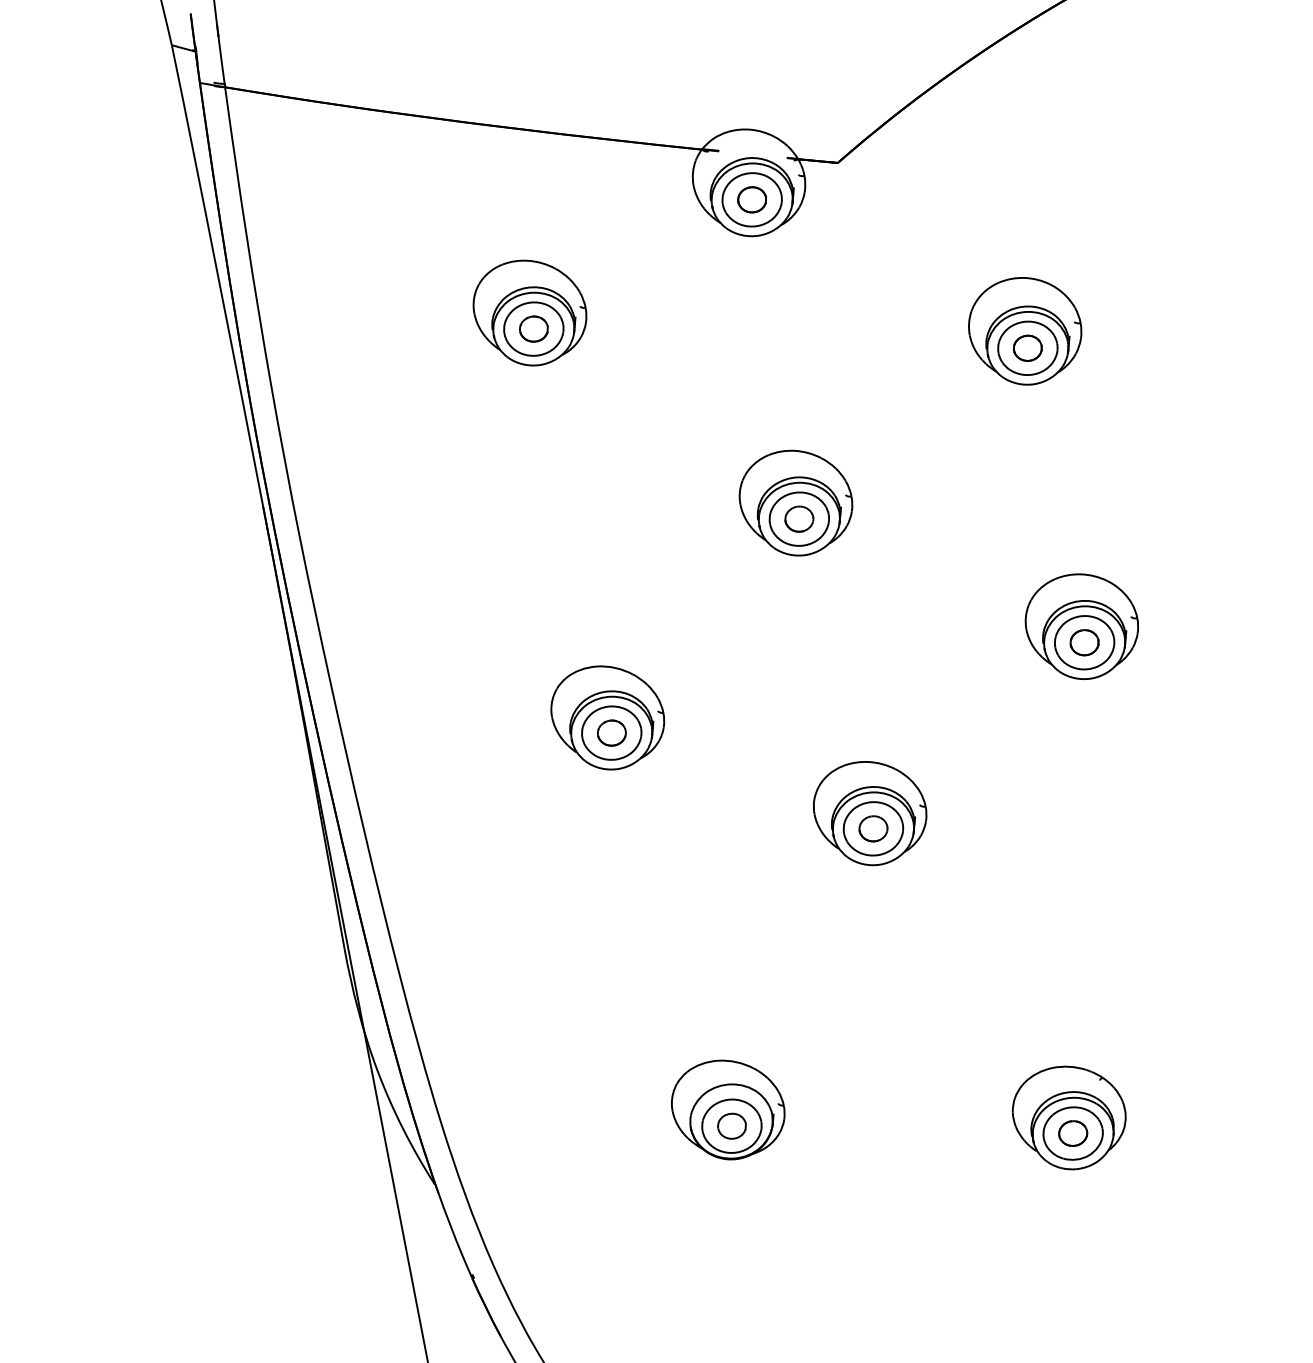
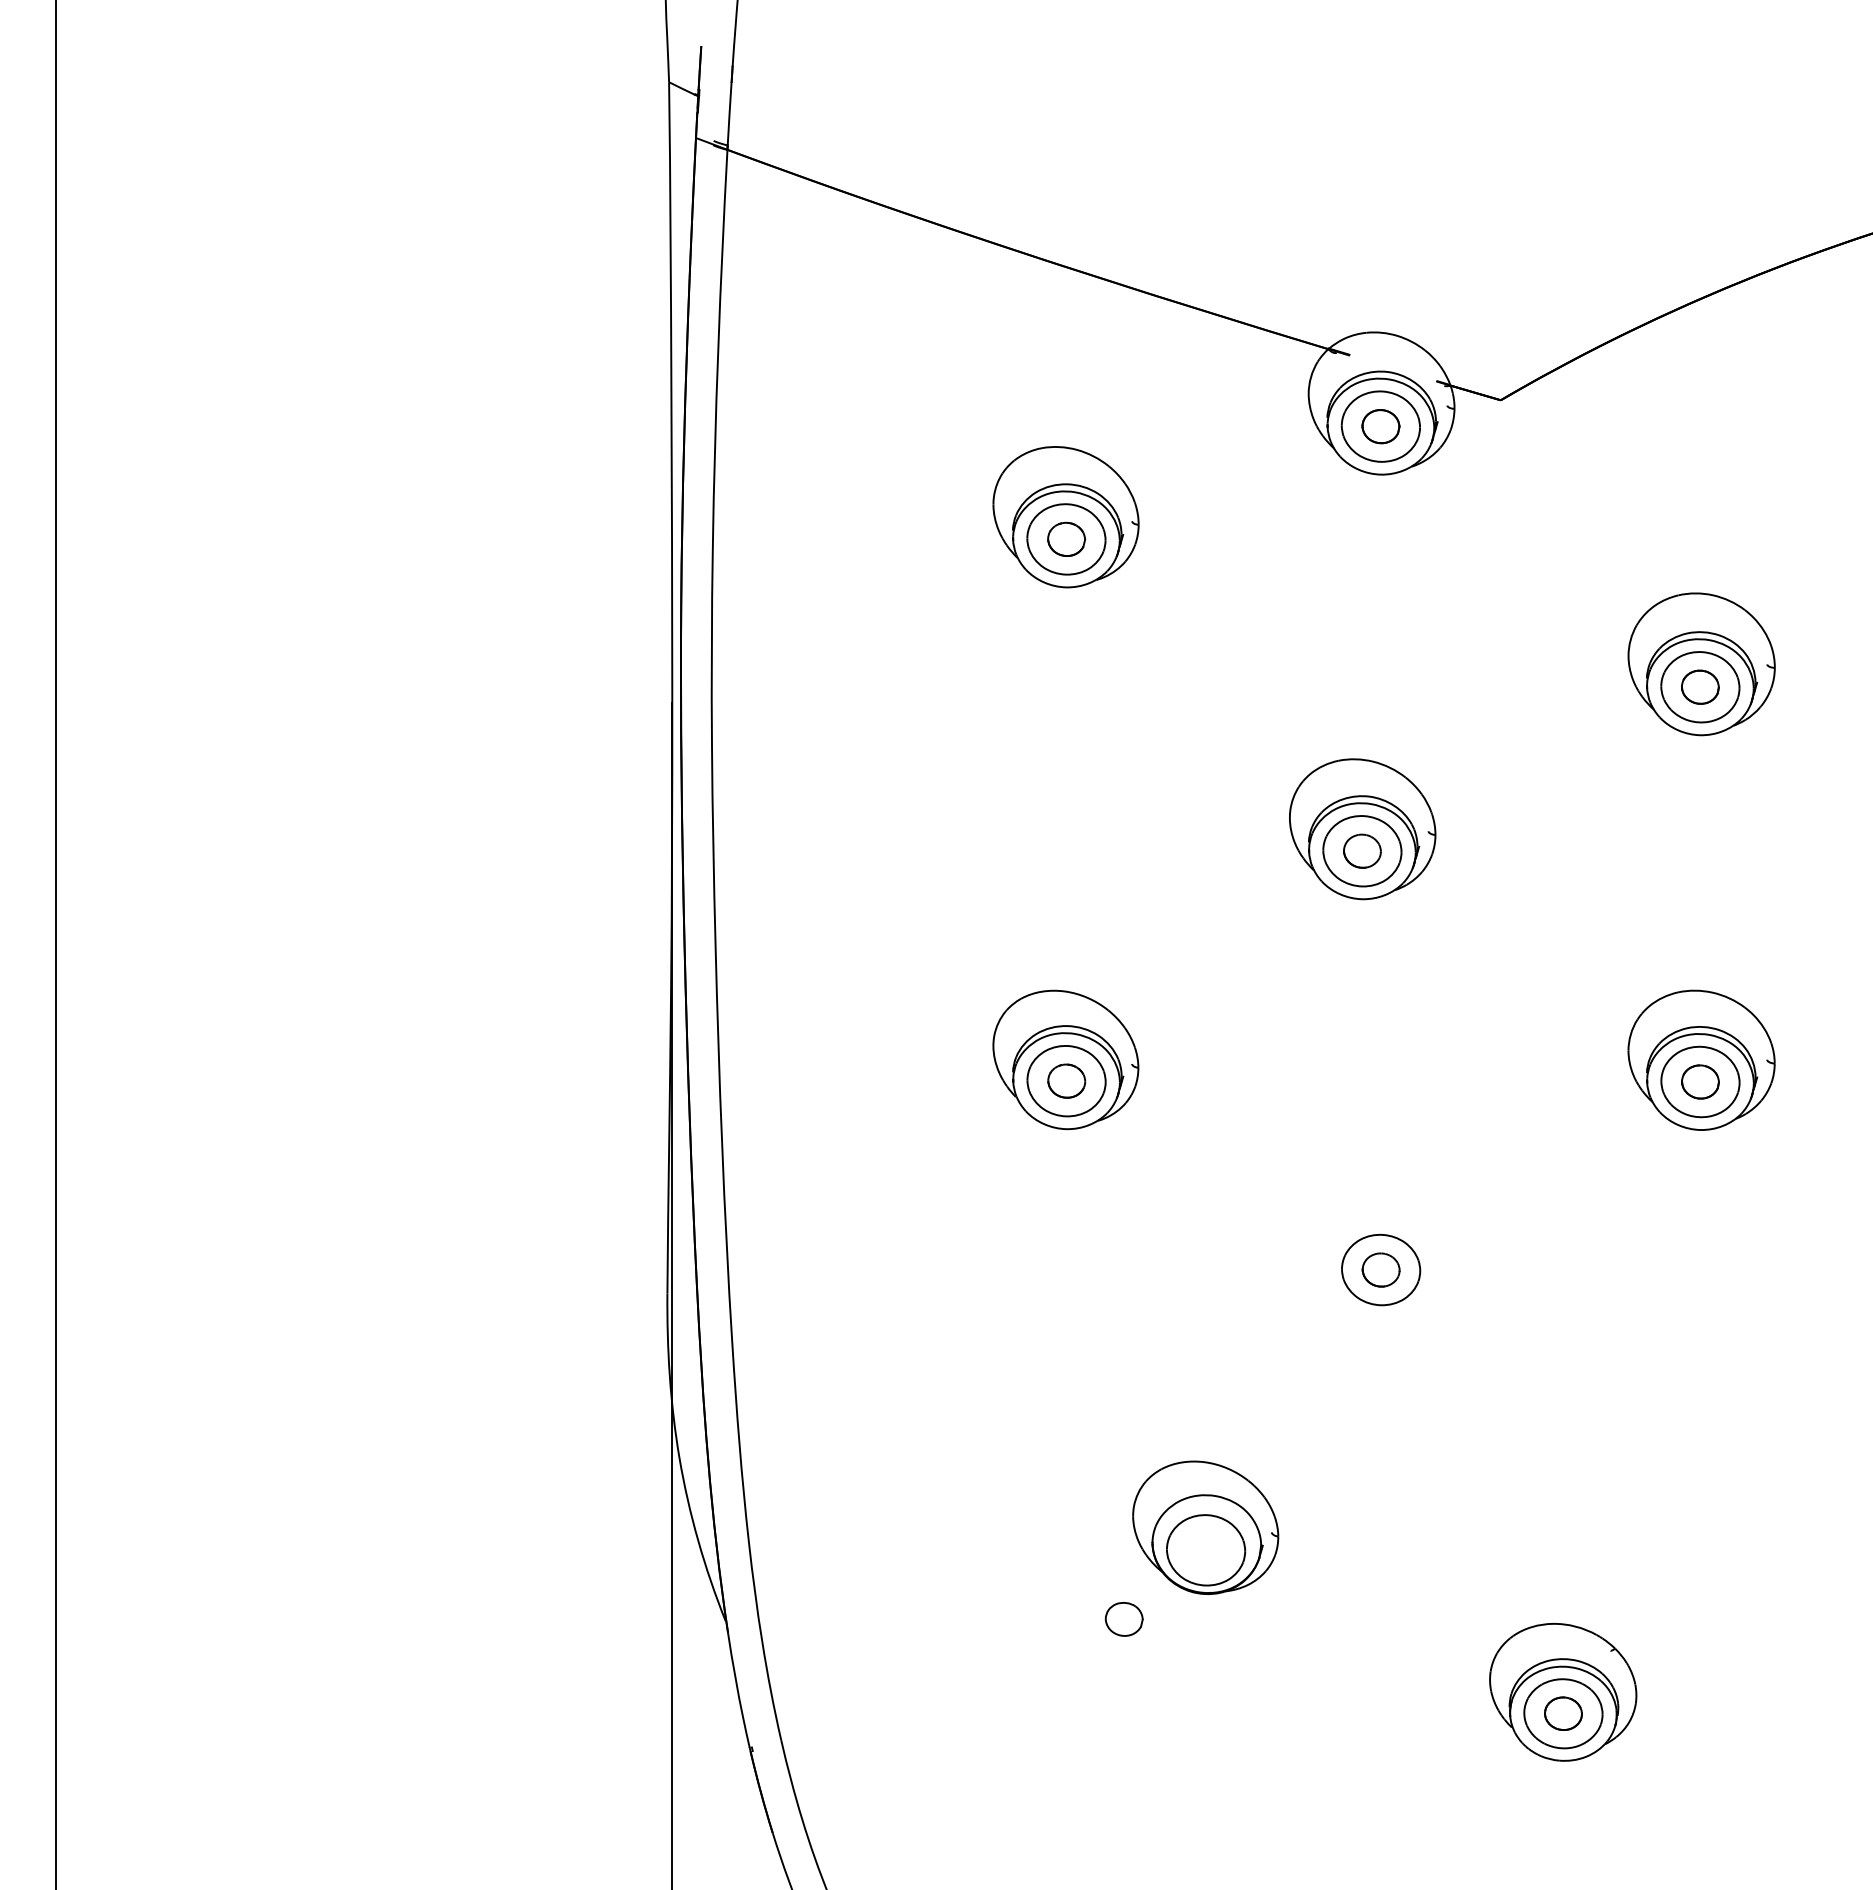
part: (869, 812) -> (1380, 1248), removed
part: (728, 1109) -> (1205, 1527), moved

